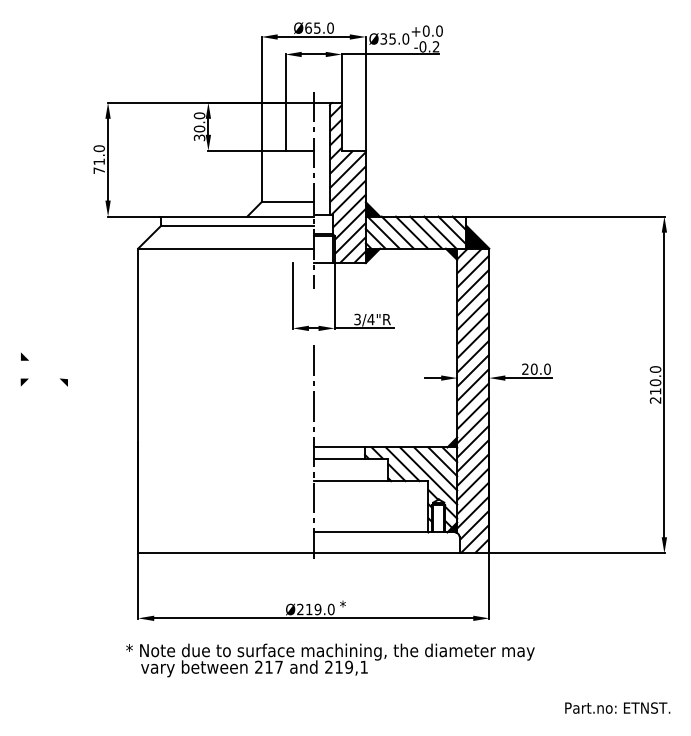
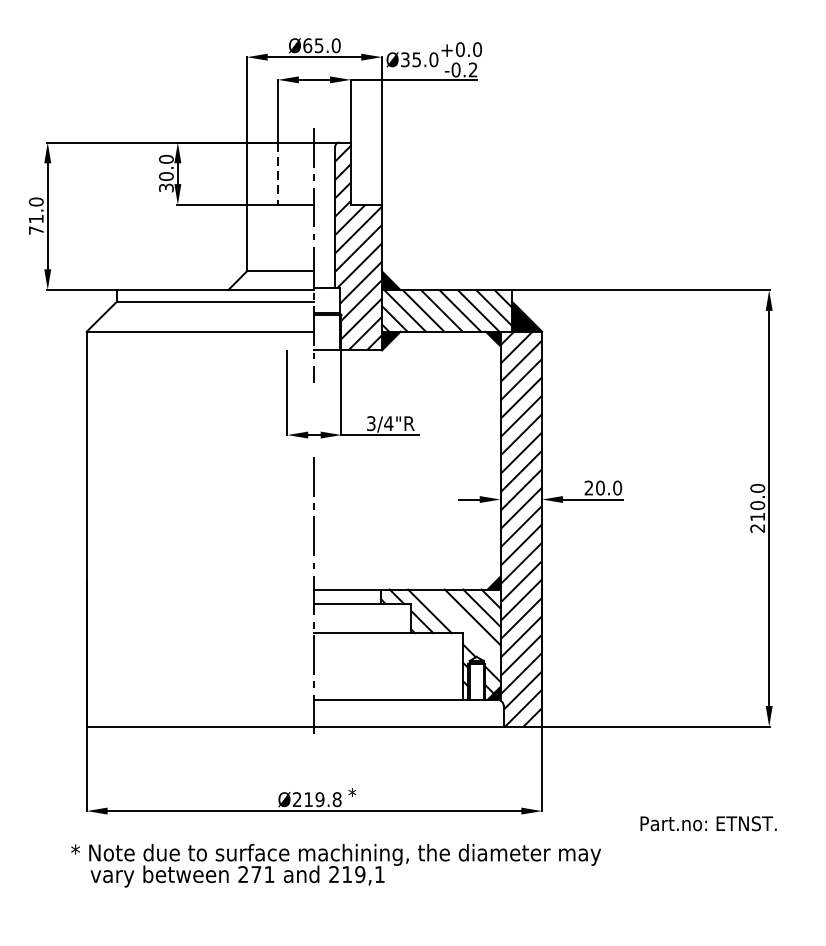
line: (285, 127) -> (277, 174), solid -> dashed
line: (428, 475) -> (463, 625), removed
text: (330, 609) -> (336, 799), Ø219.0 -> Ø219.8
text: (273, 666) -> (262, 873), 217 -> 271
text: (617, 707) -> (708, 822), moved

